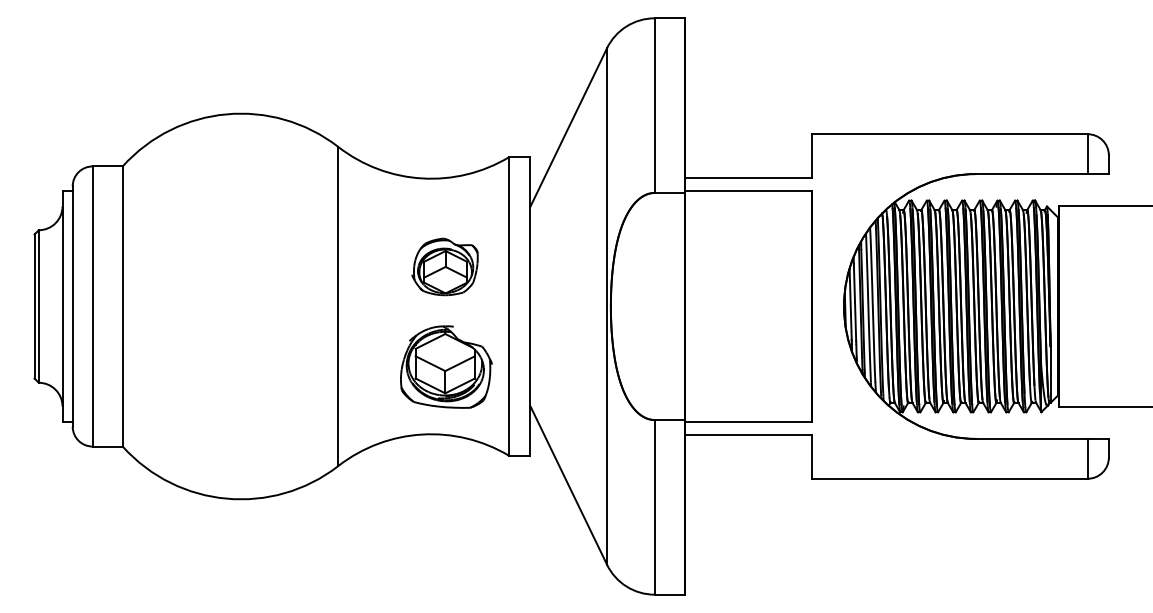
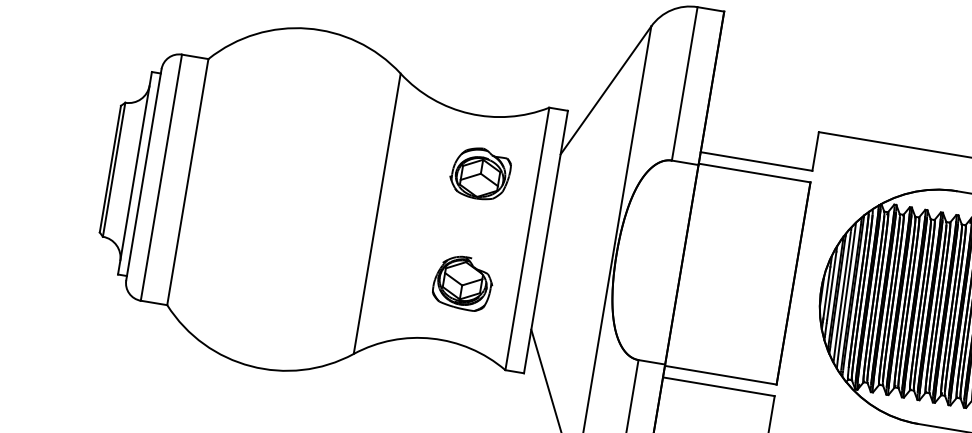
part: (444, 266) -> (479, 173), moved
part: (446, 367) -> (463, 283), size x0.71

